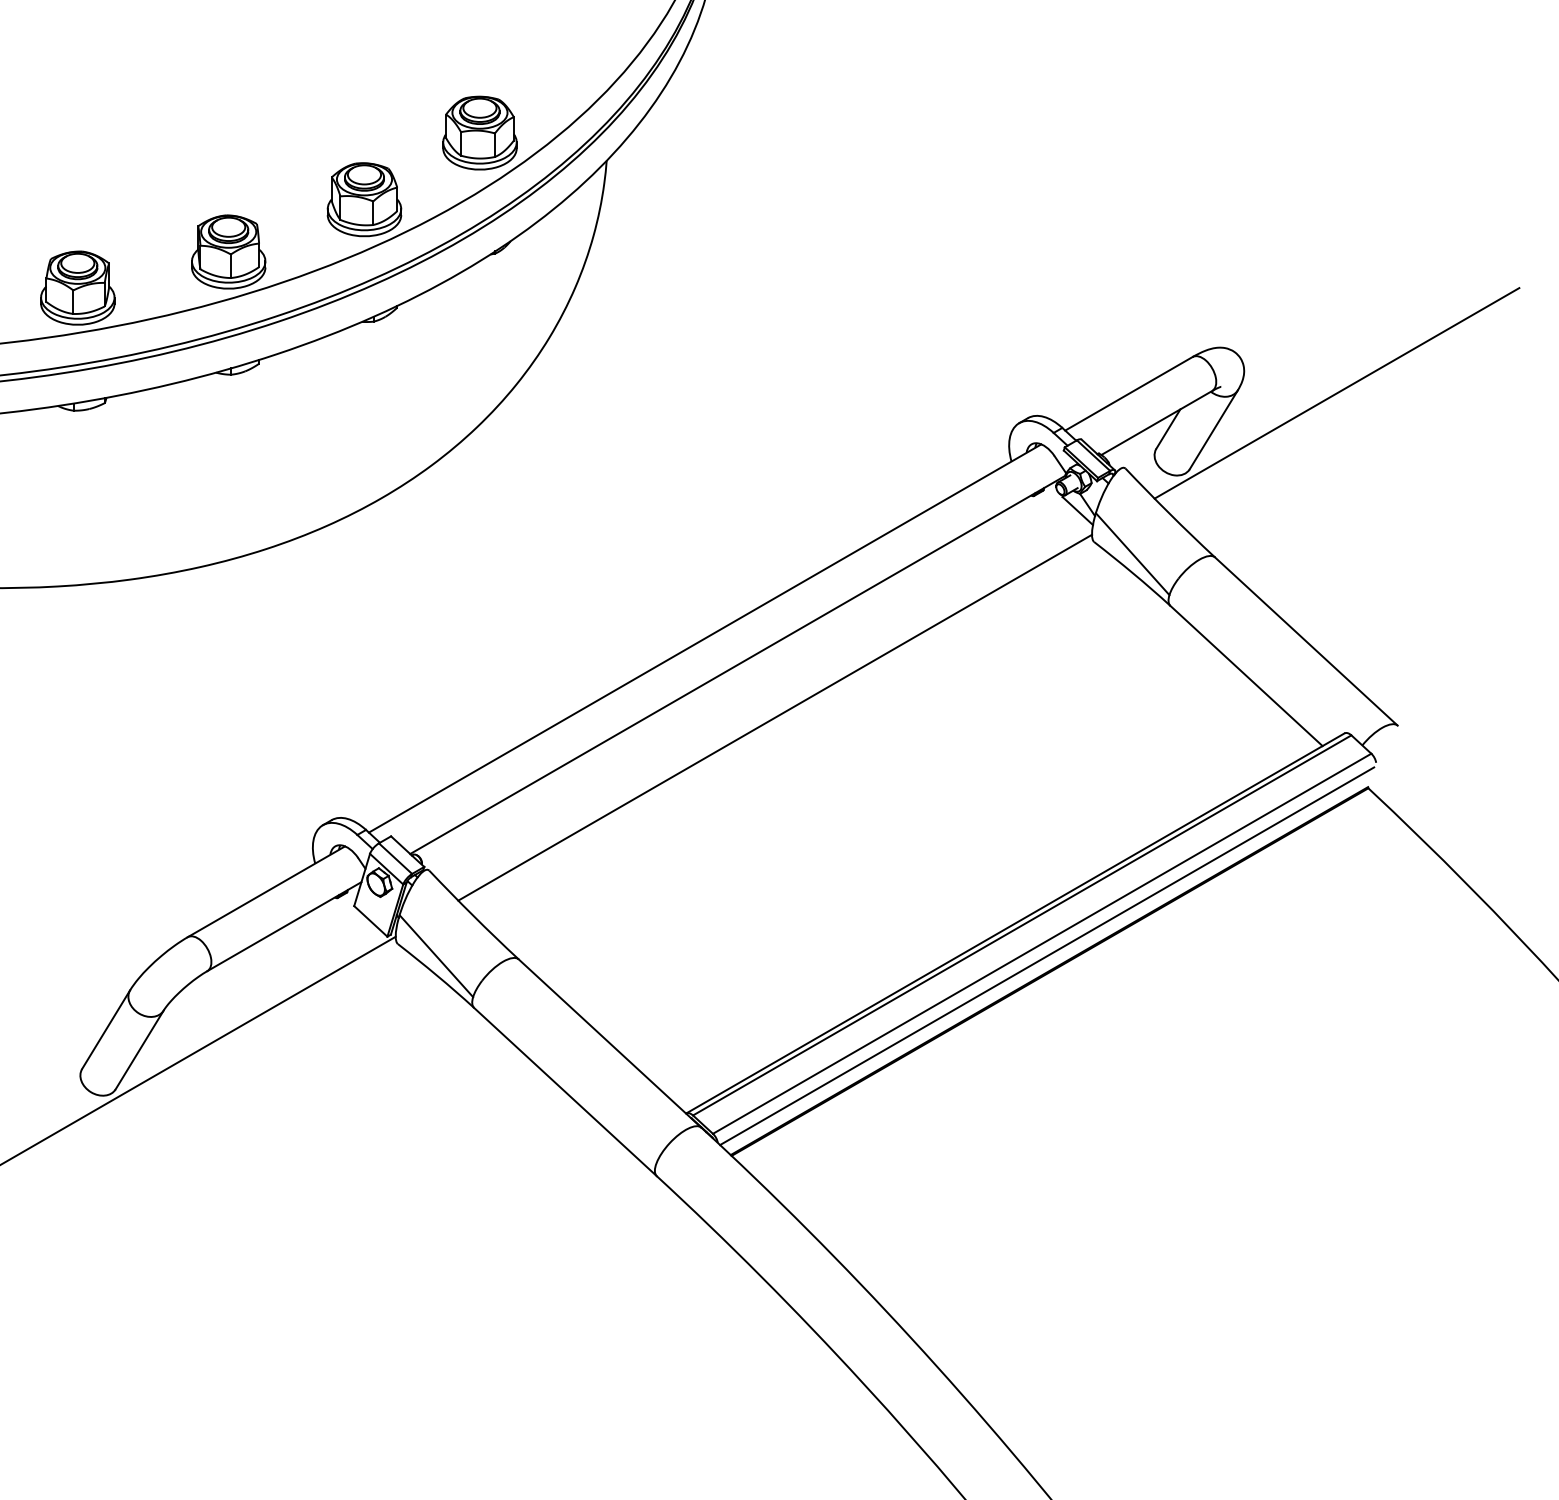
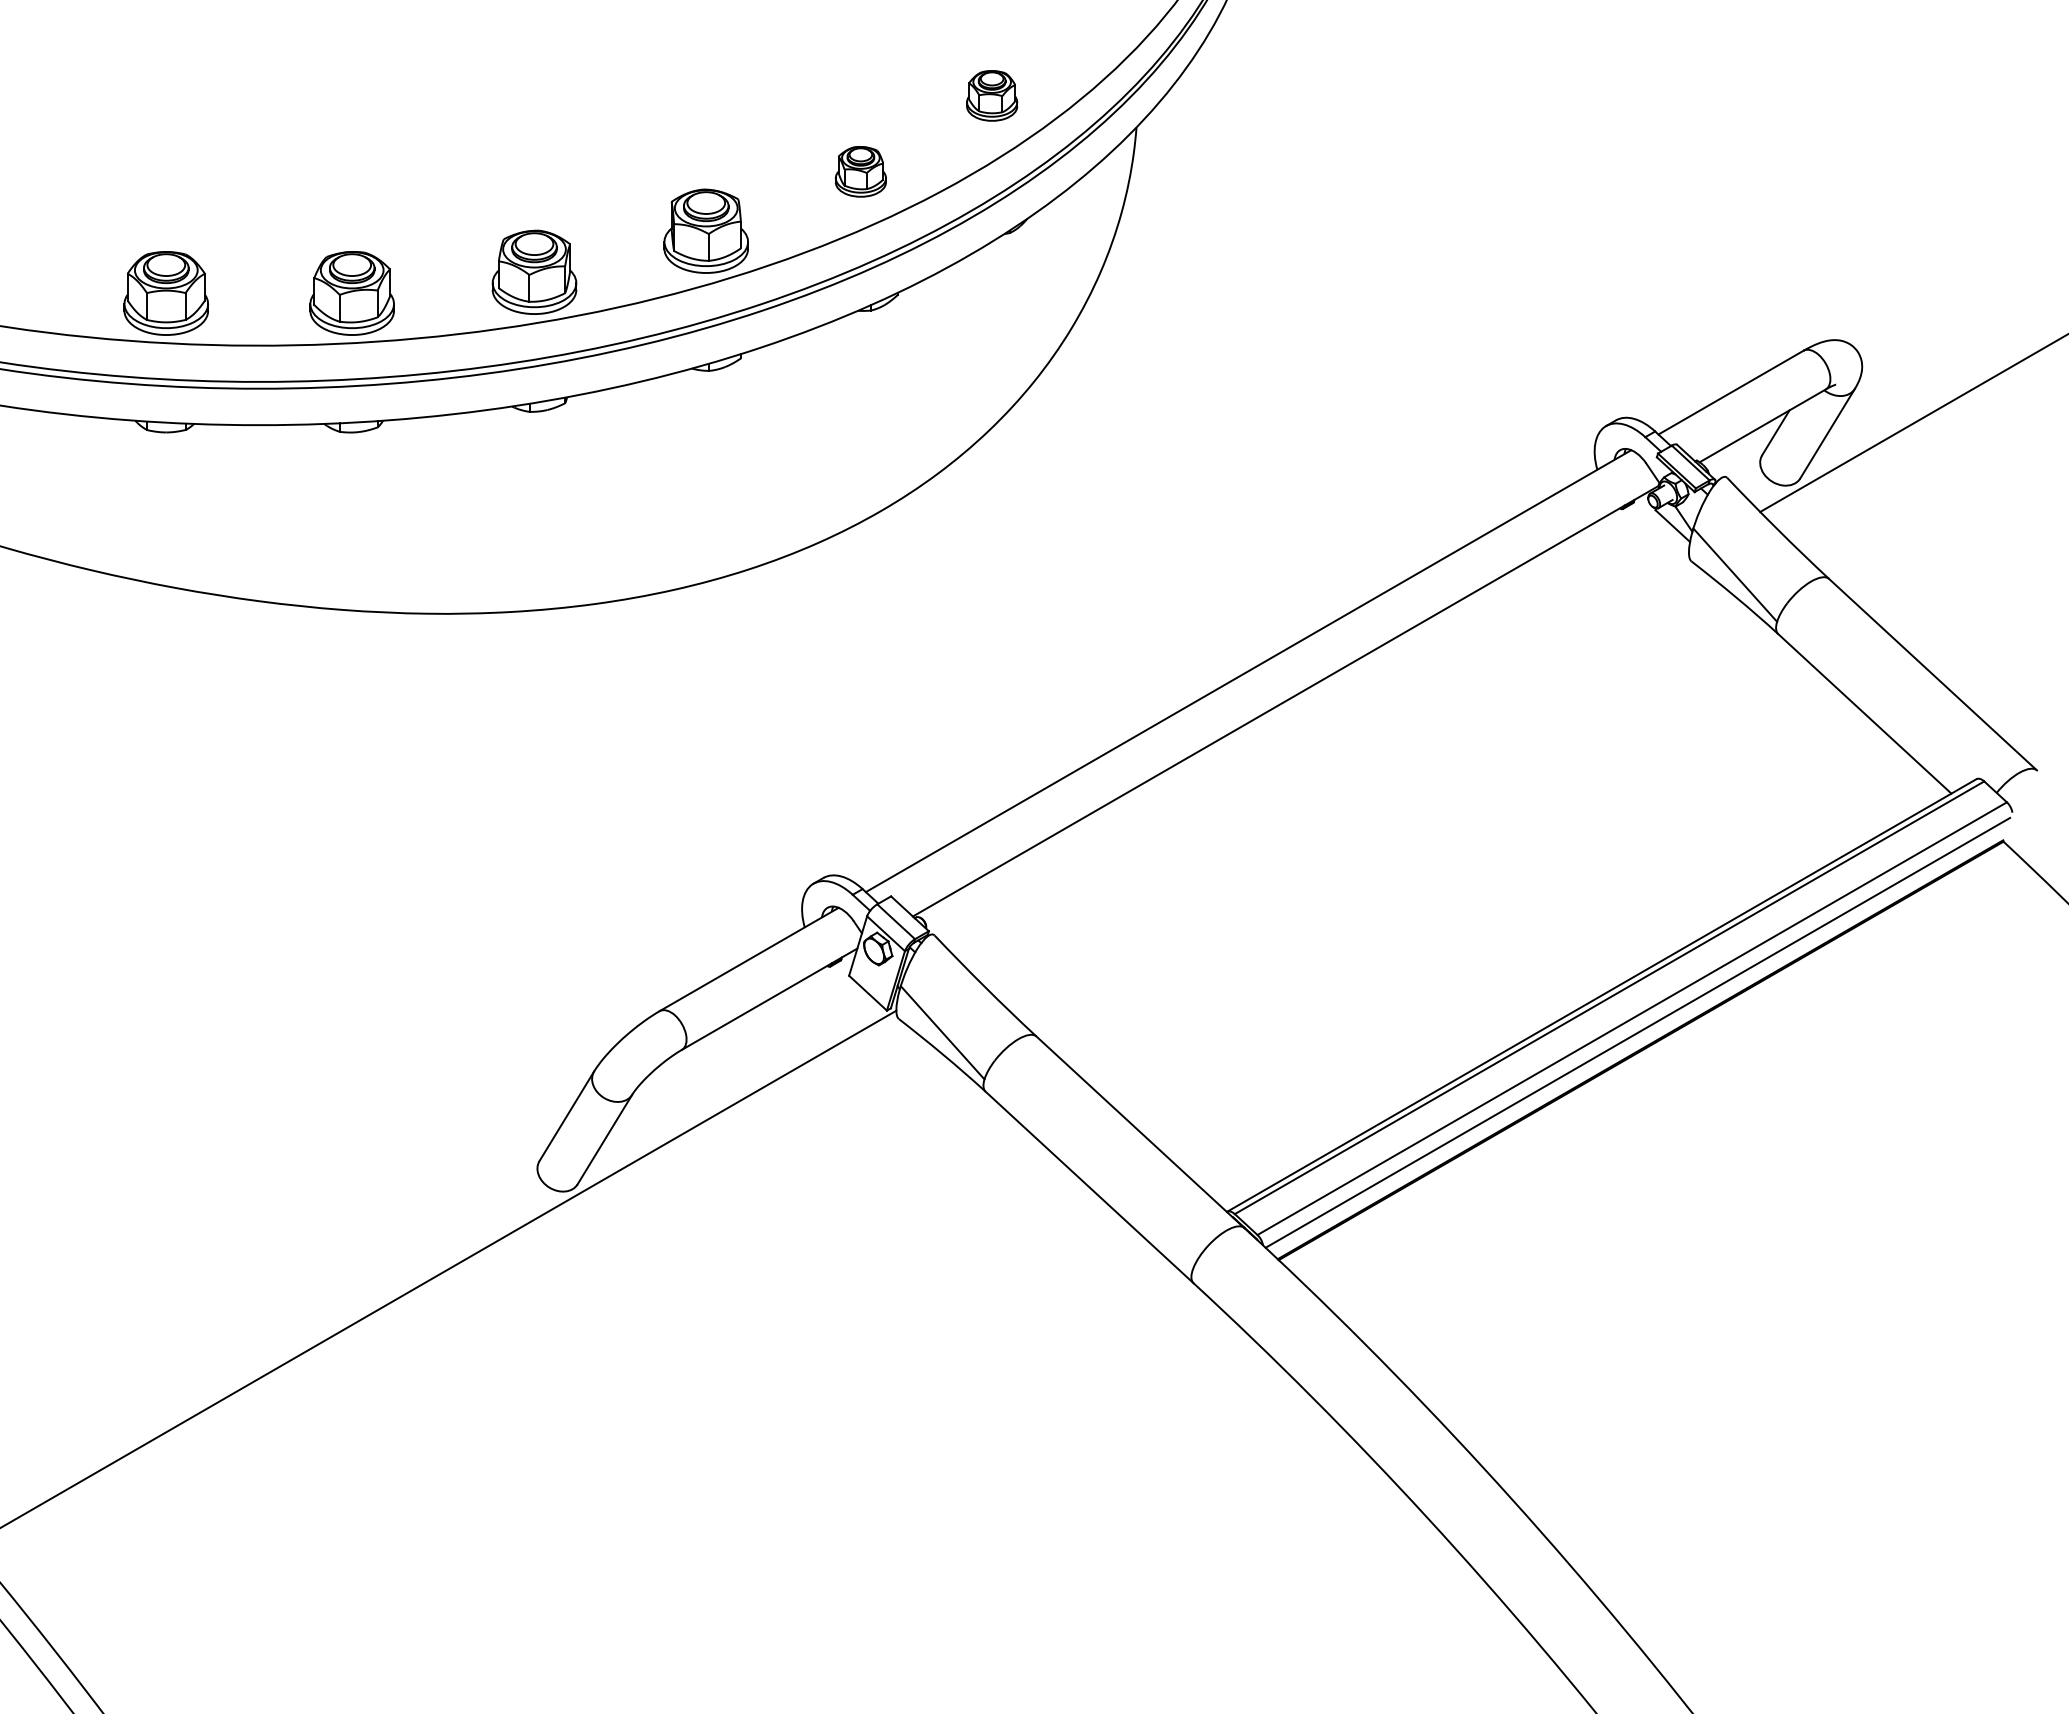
part: (479, 132) -> (991, 95), size x0.6
part: (364, 199) -> (860, 171), size x0.6
line: (774, 717) -> (1327, 761), removed

